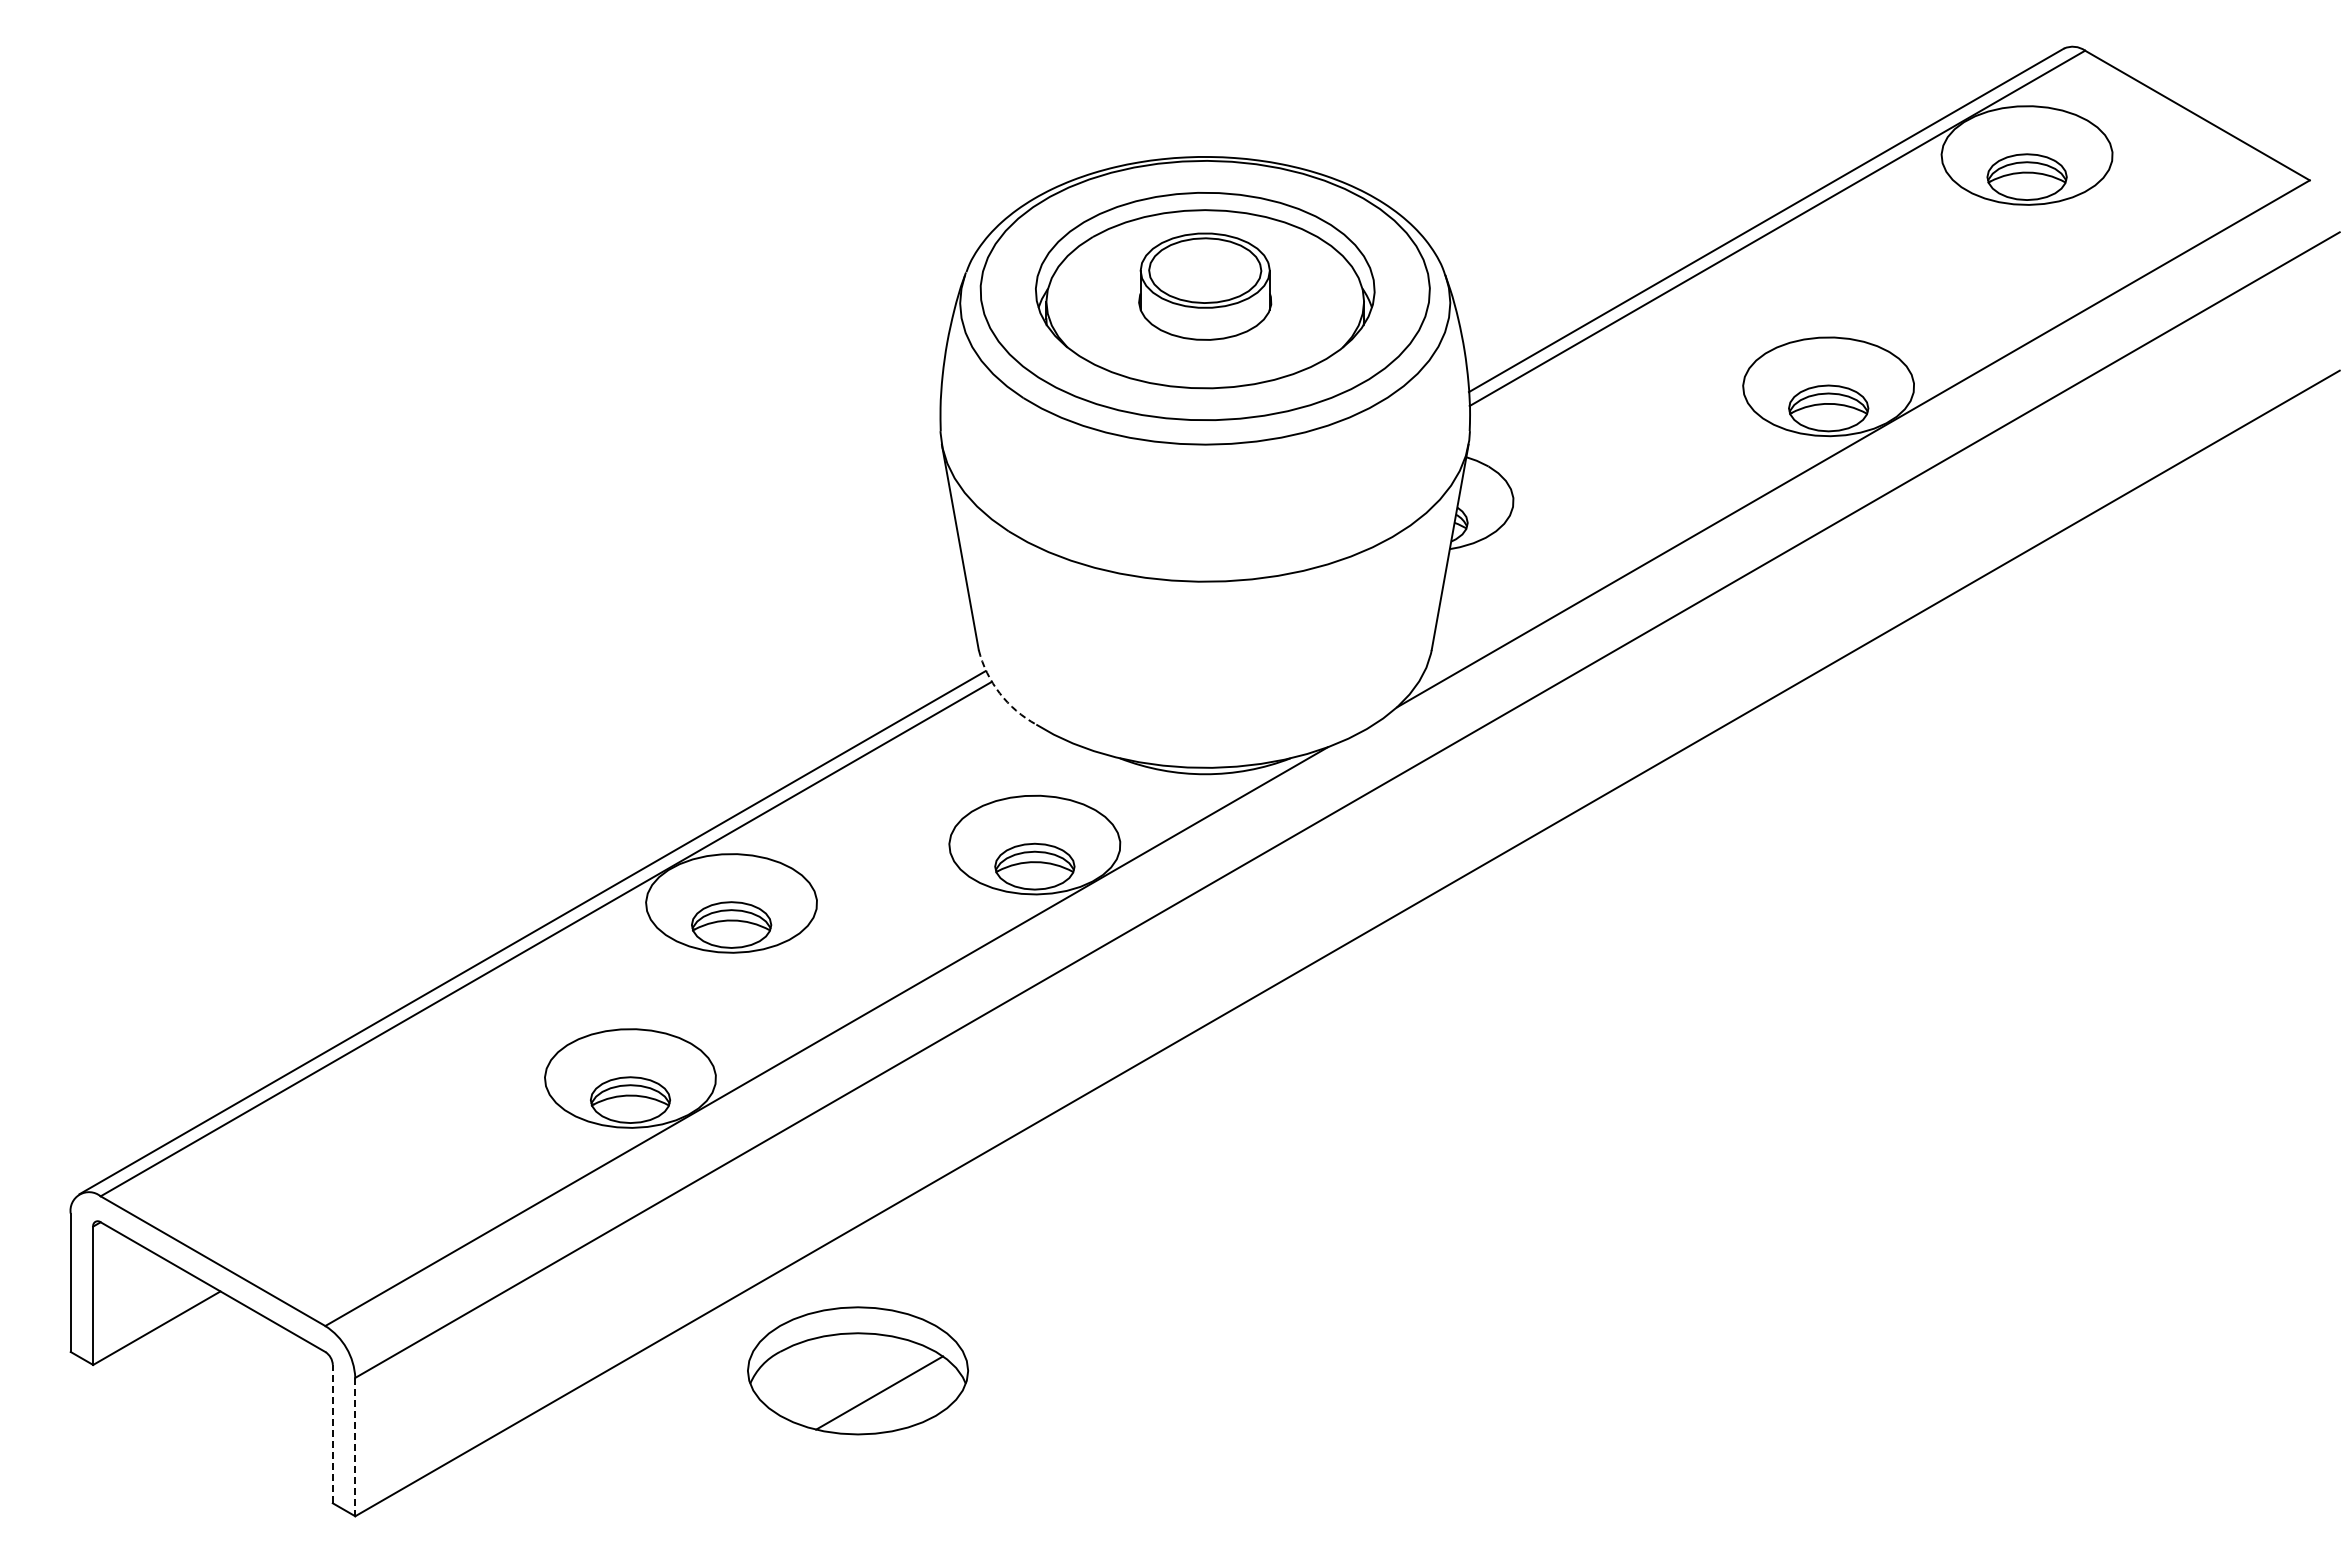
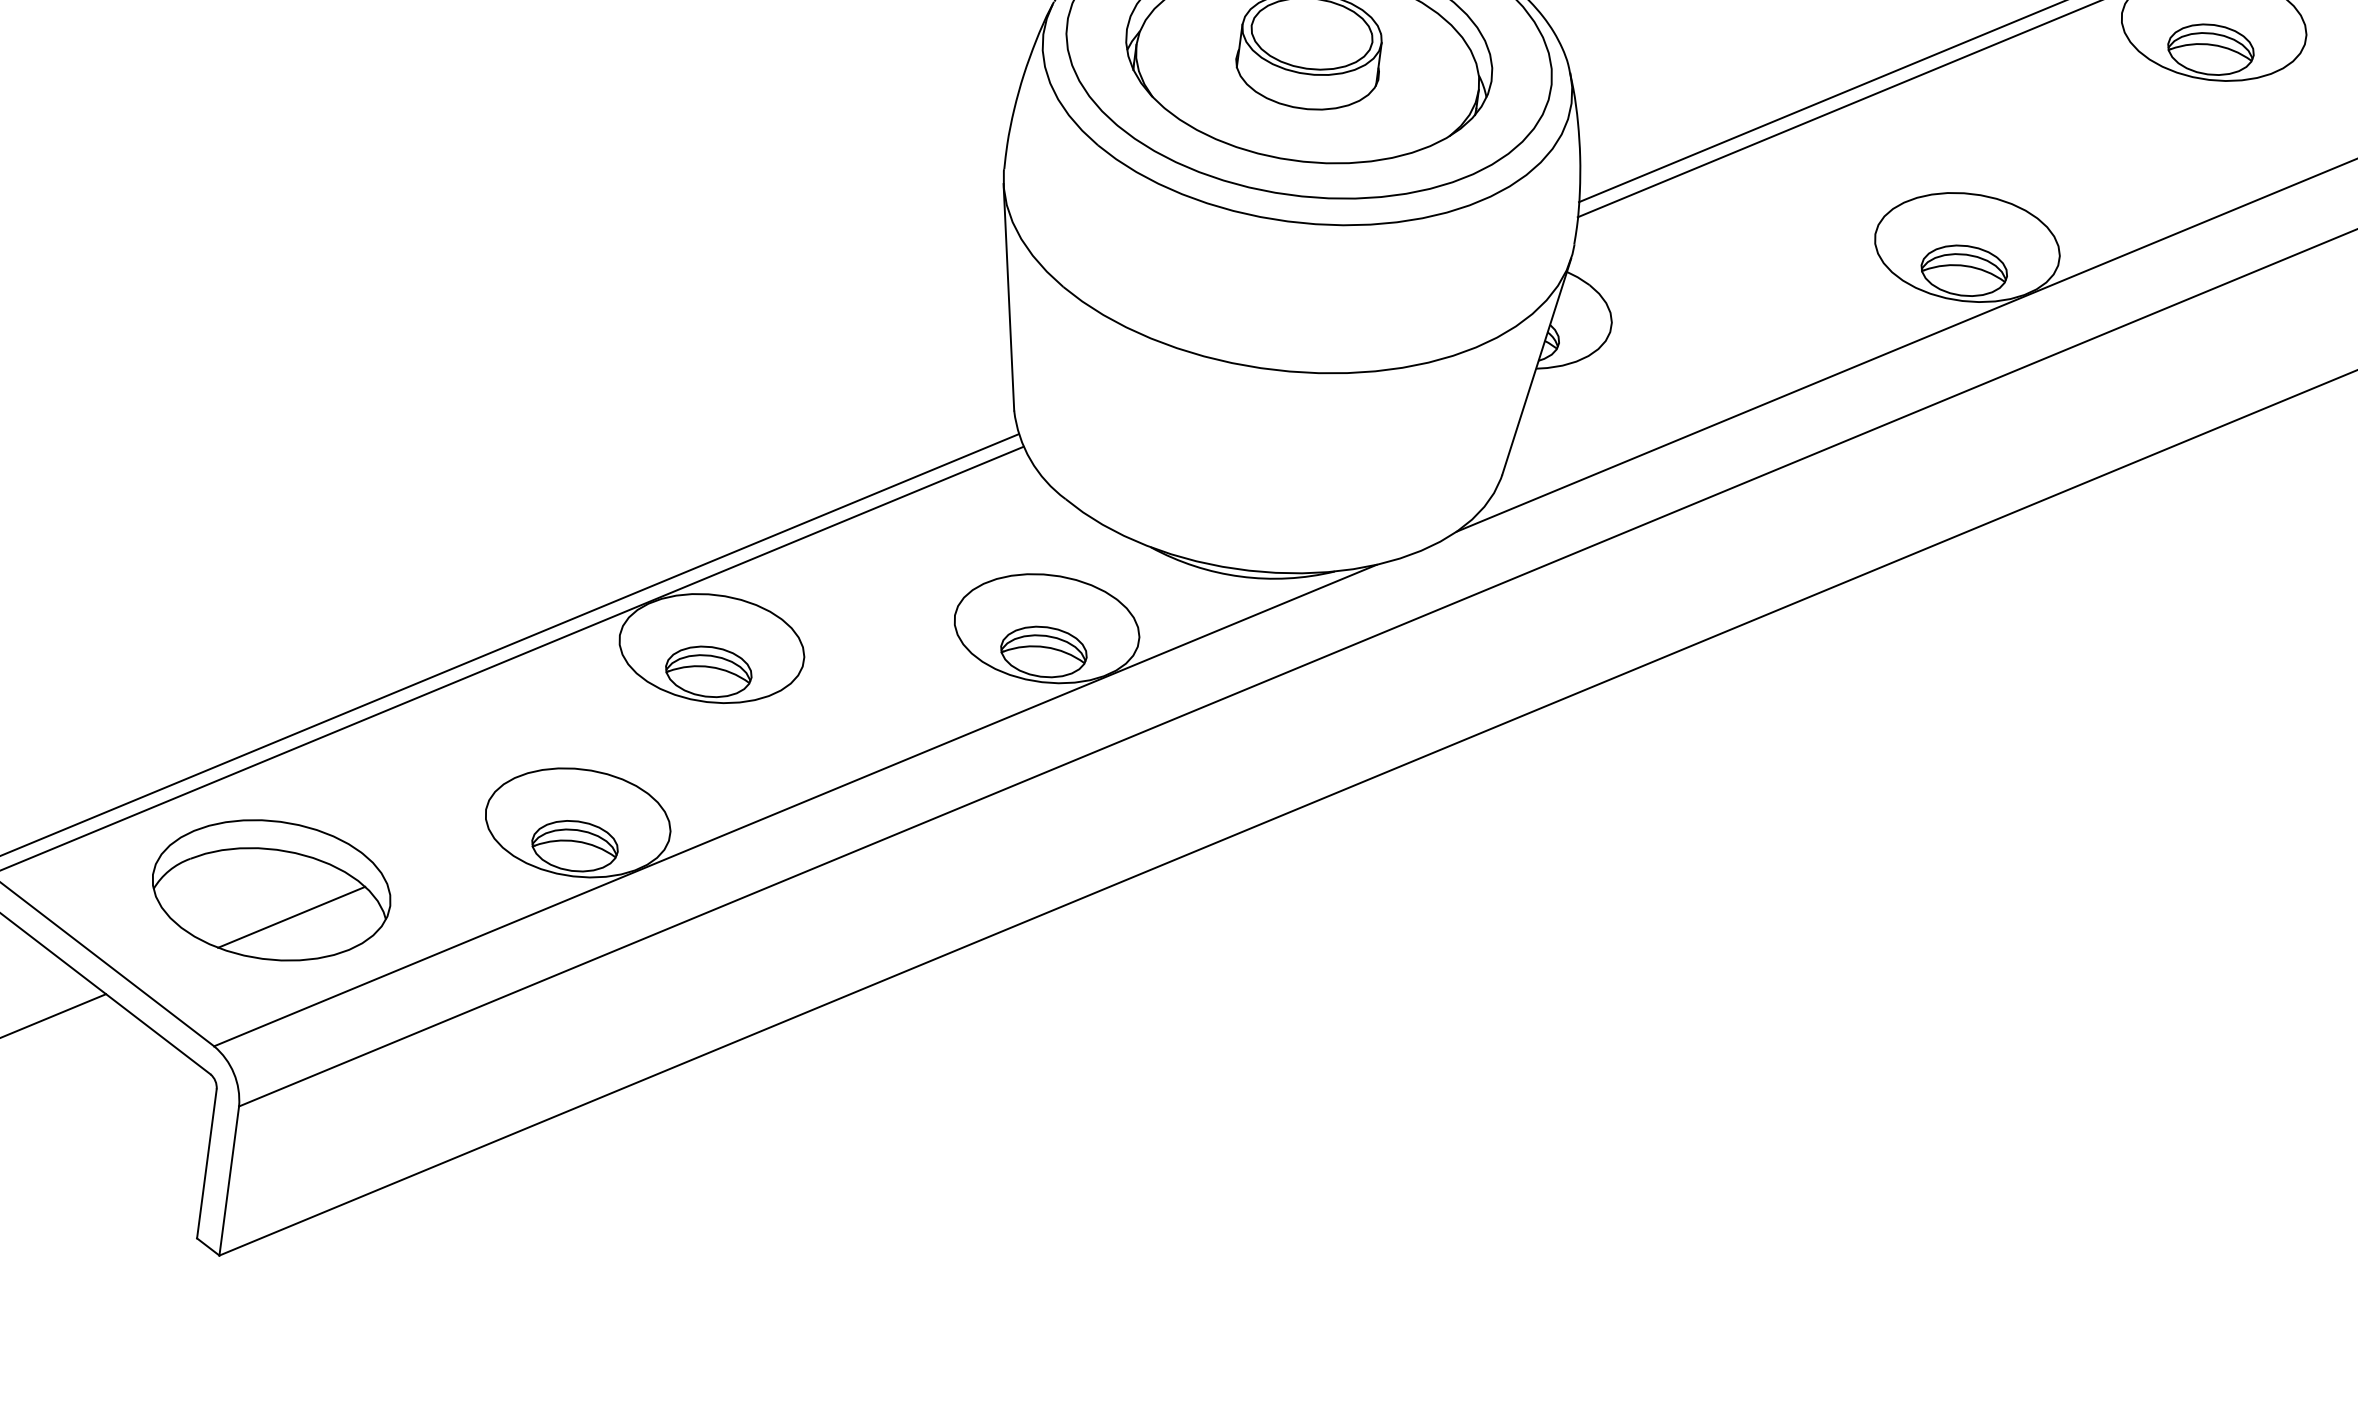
arc: (999, 693) -> (1030, 460), dashed -> solid
part: (857, 1370) -> (271, 889), moved
line: (332, 1433) -> (206, 1163), dashed -> solid
line: (355, 1447) -> (229, 1181), dashed -> solid

